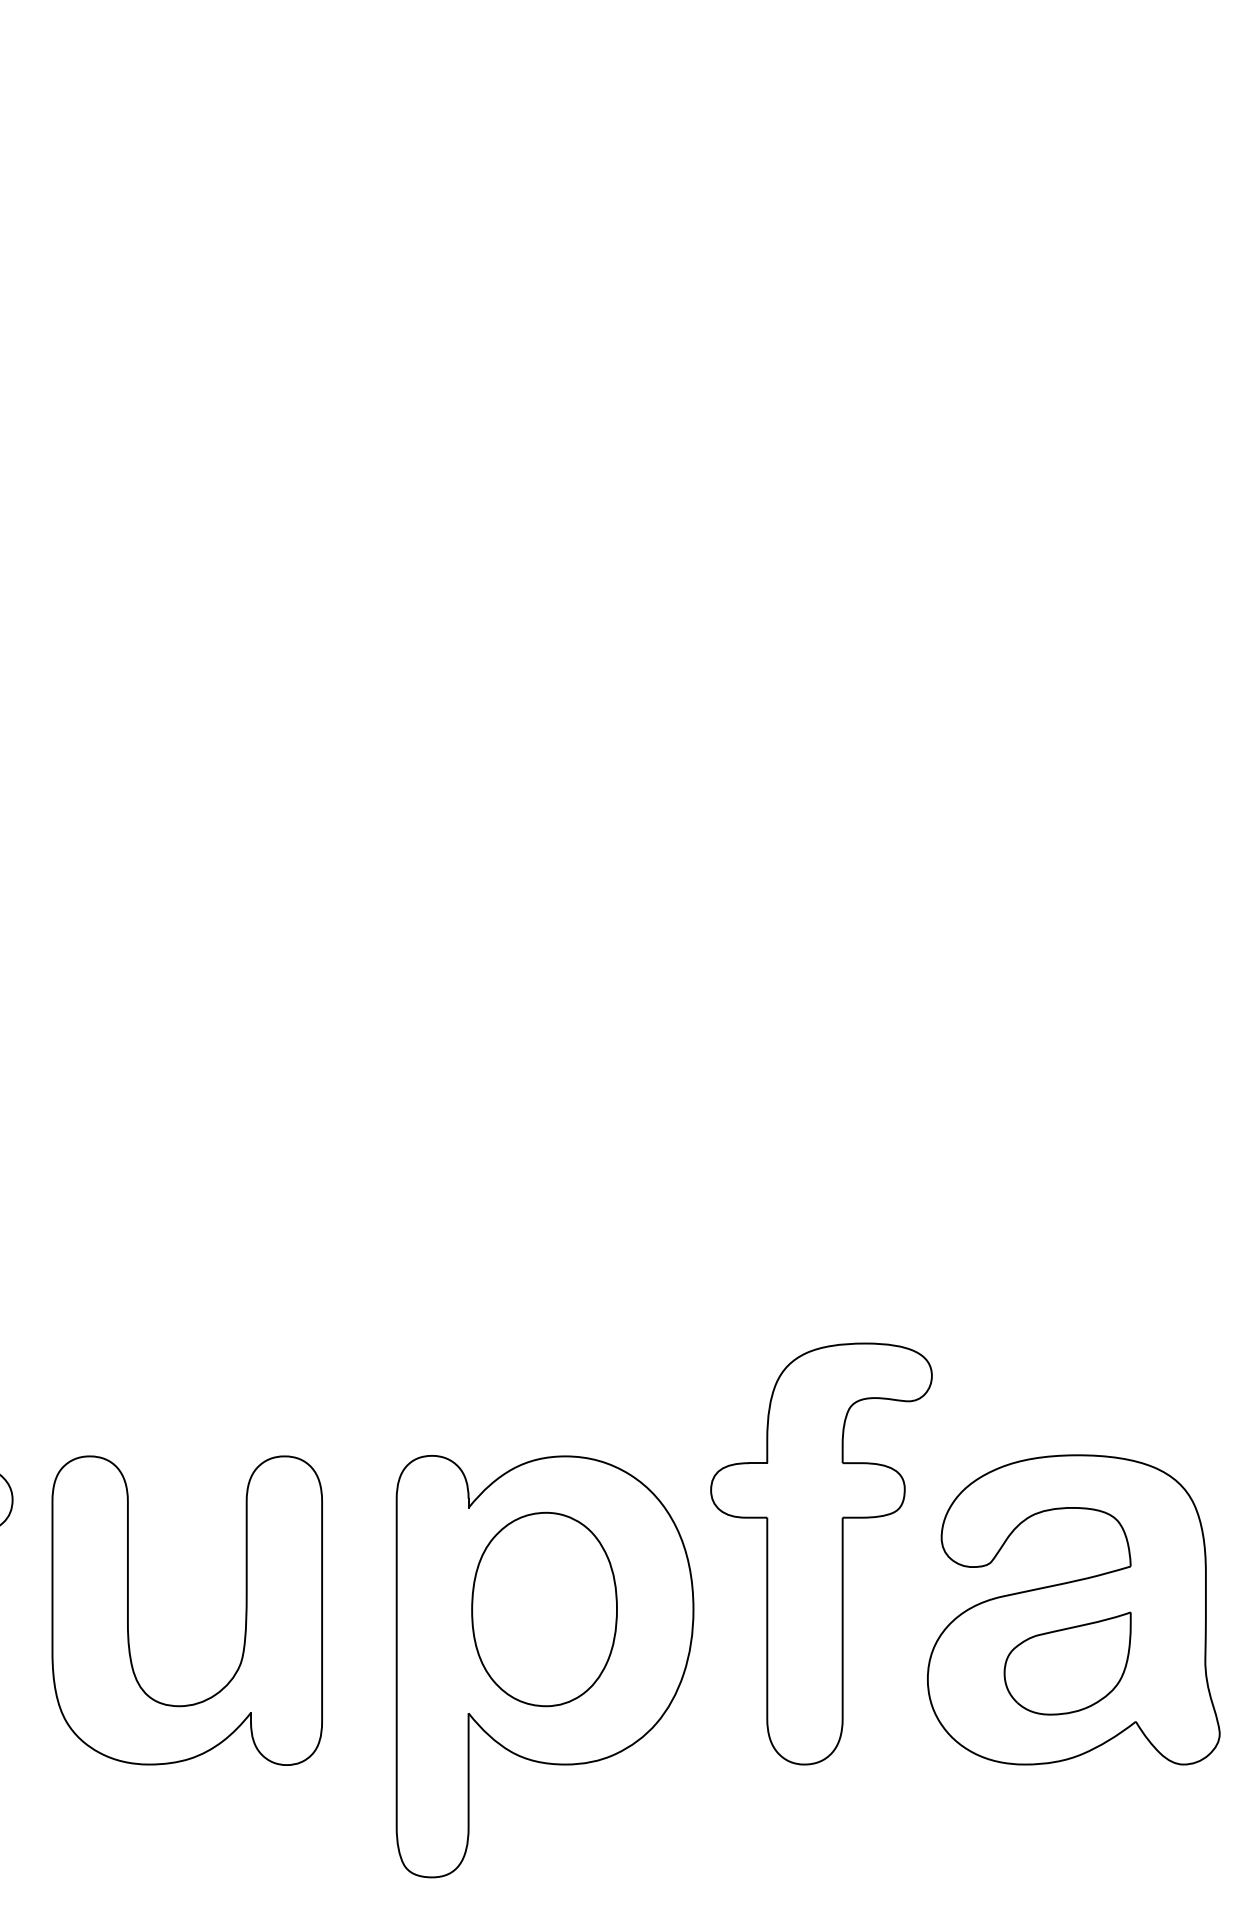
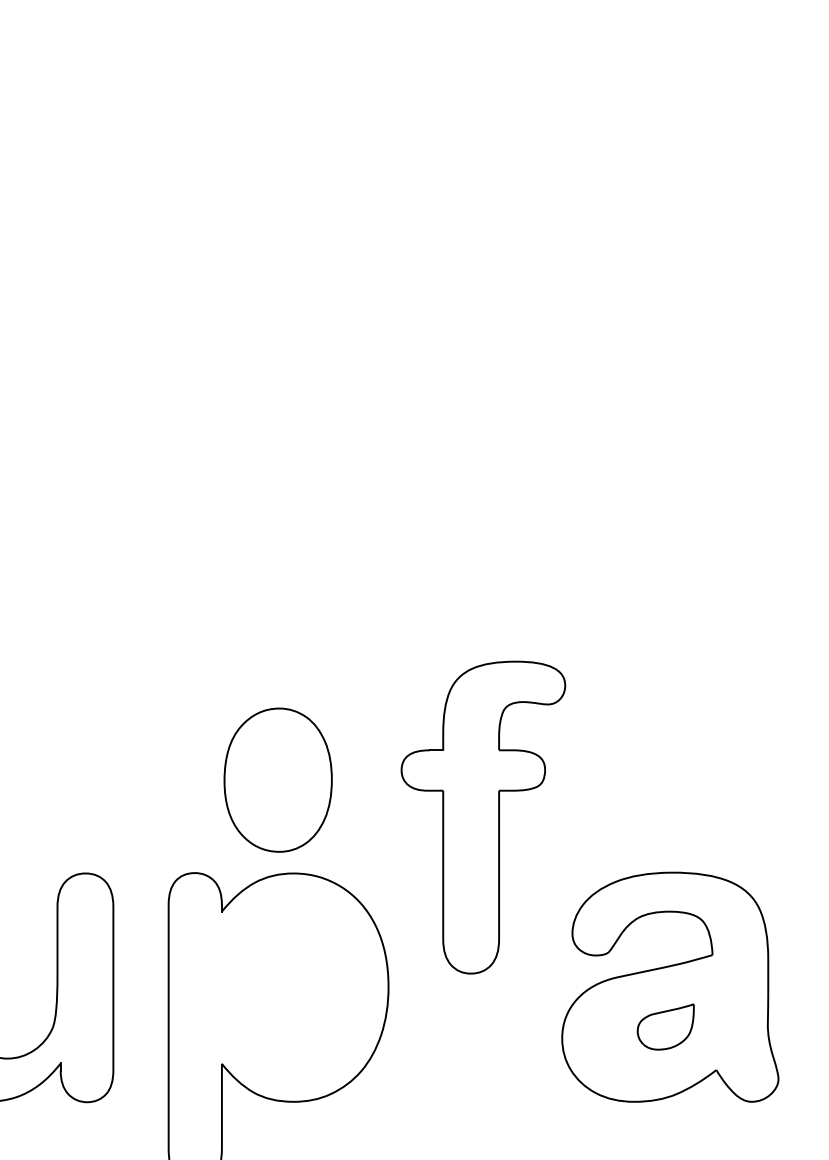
part: (821, 1553) -> (483, 817), moved
part: (544, 1609) -> (278, 780), moved
part: (1067, 1663) -> (665, 1026), size x0.6

